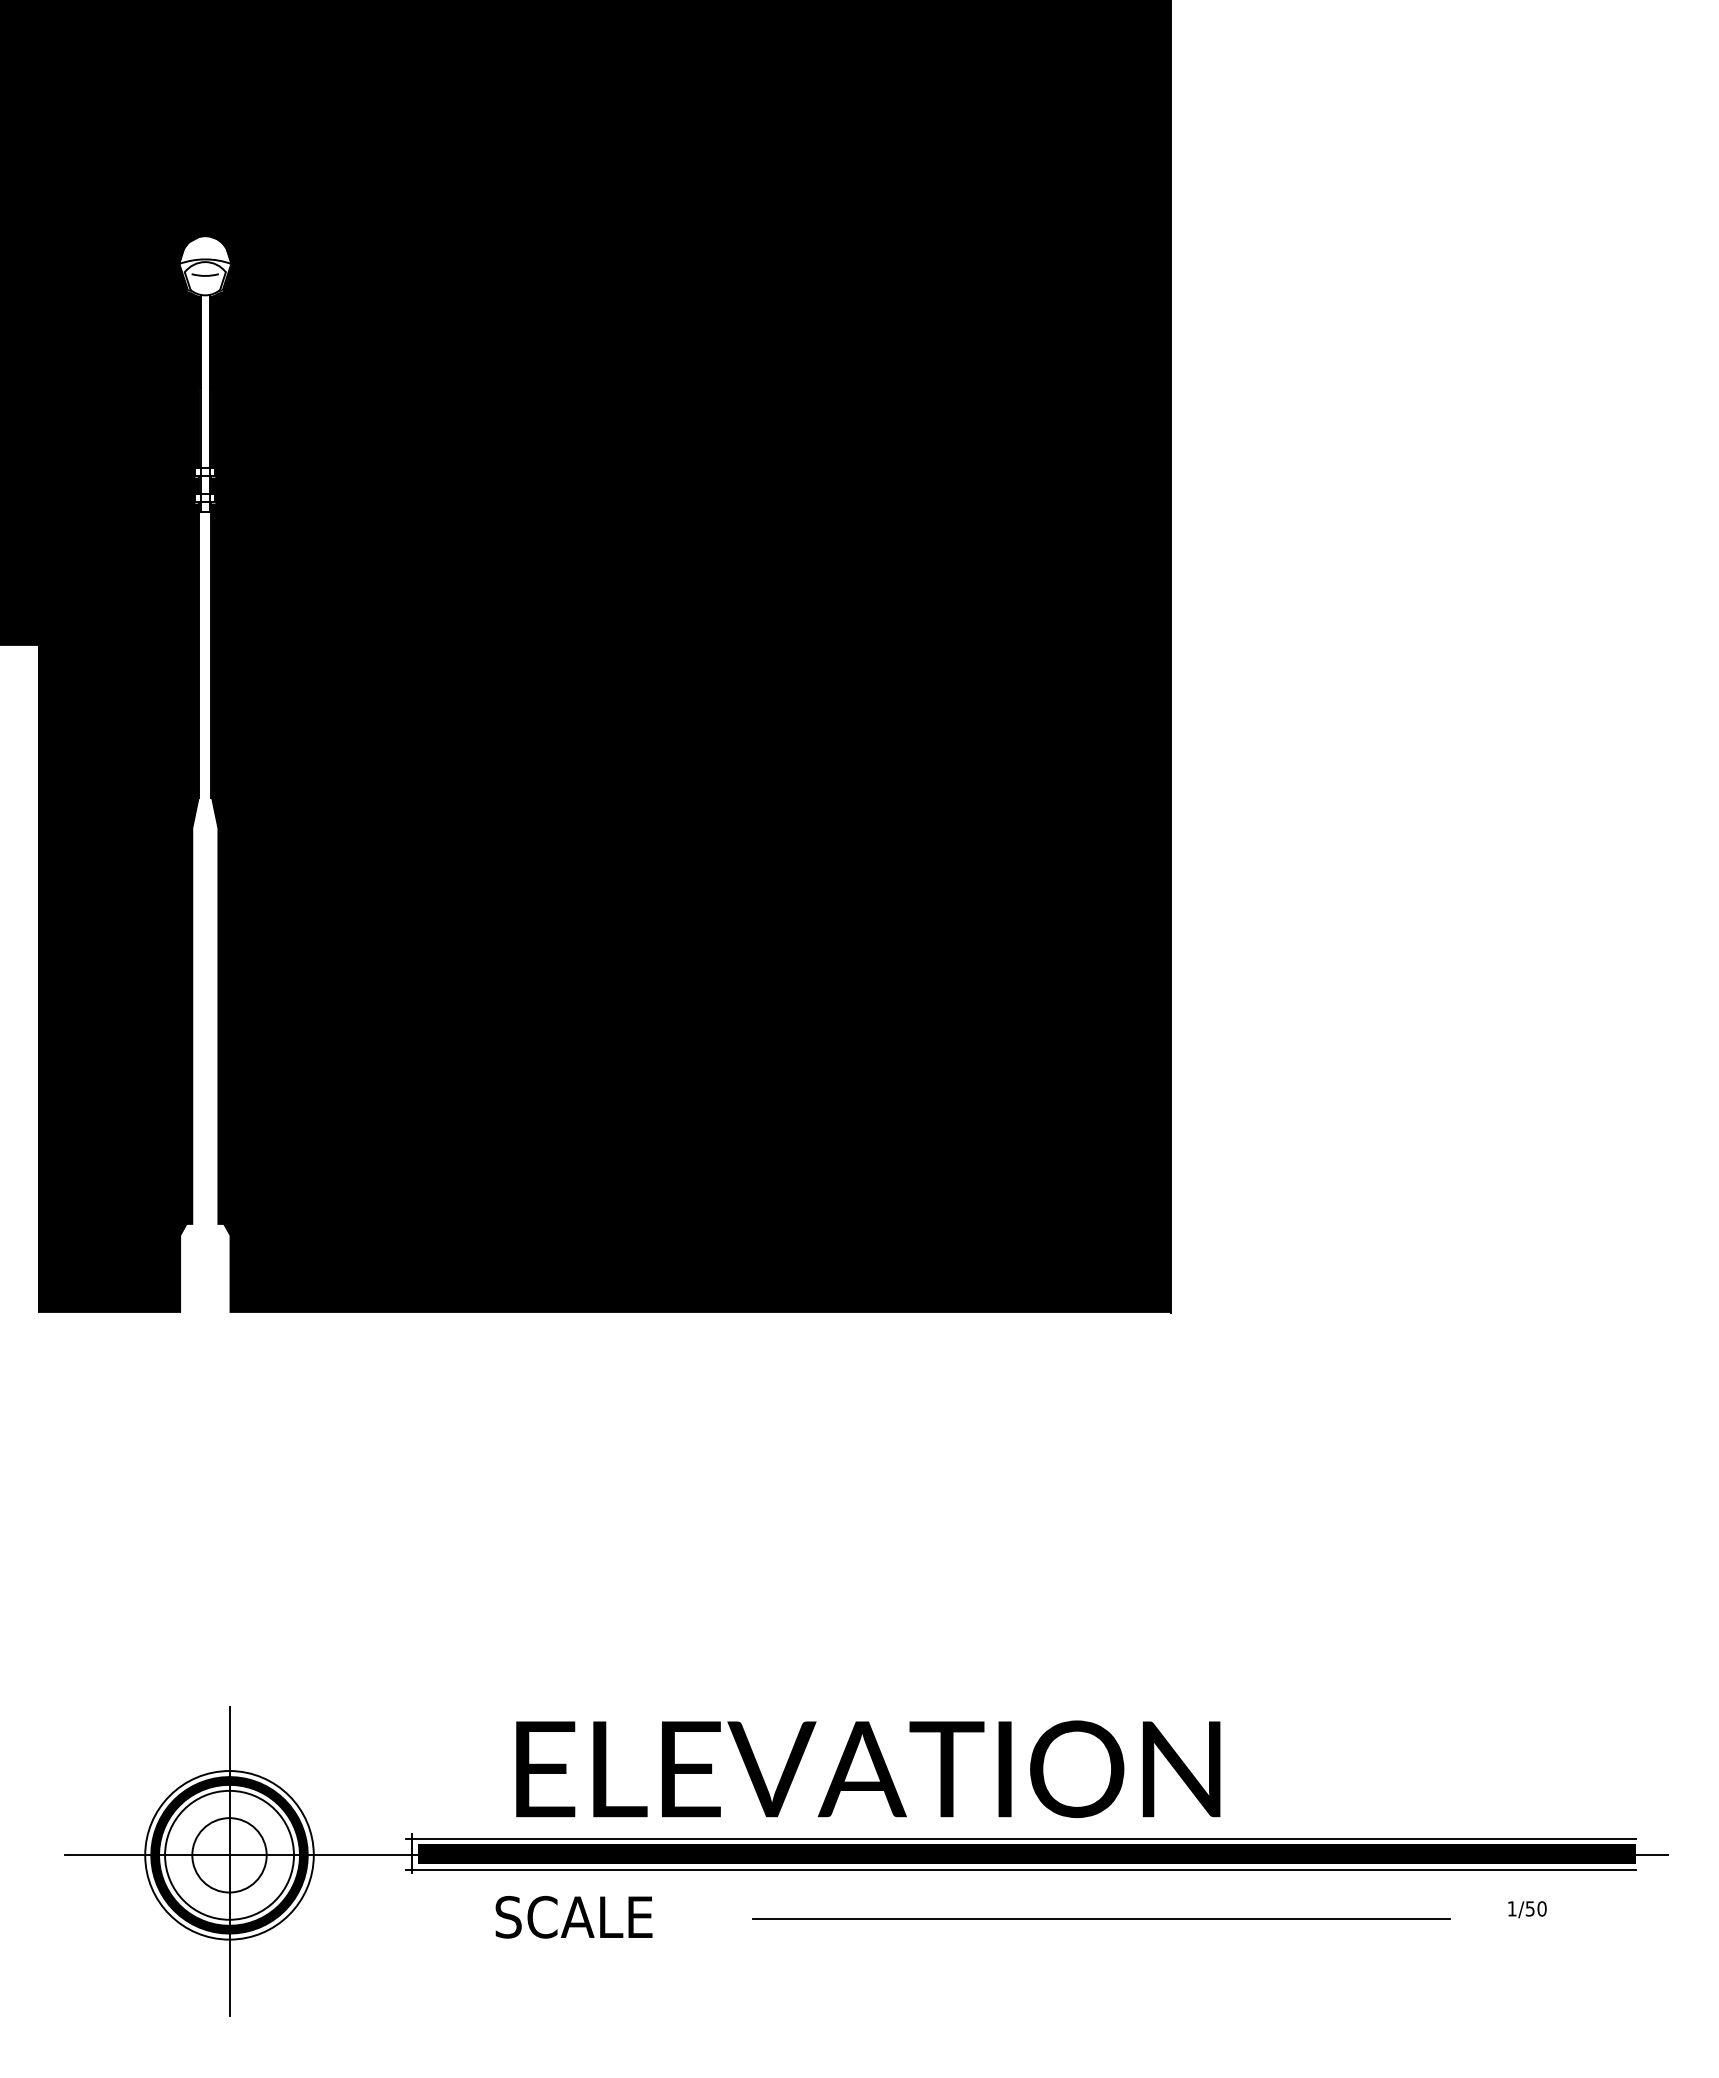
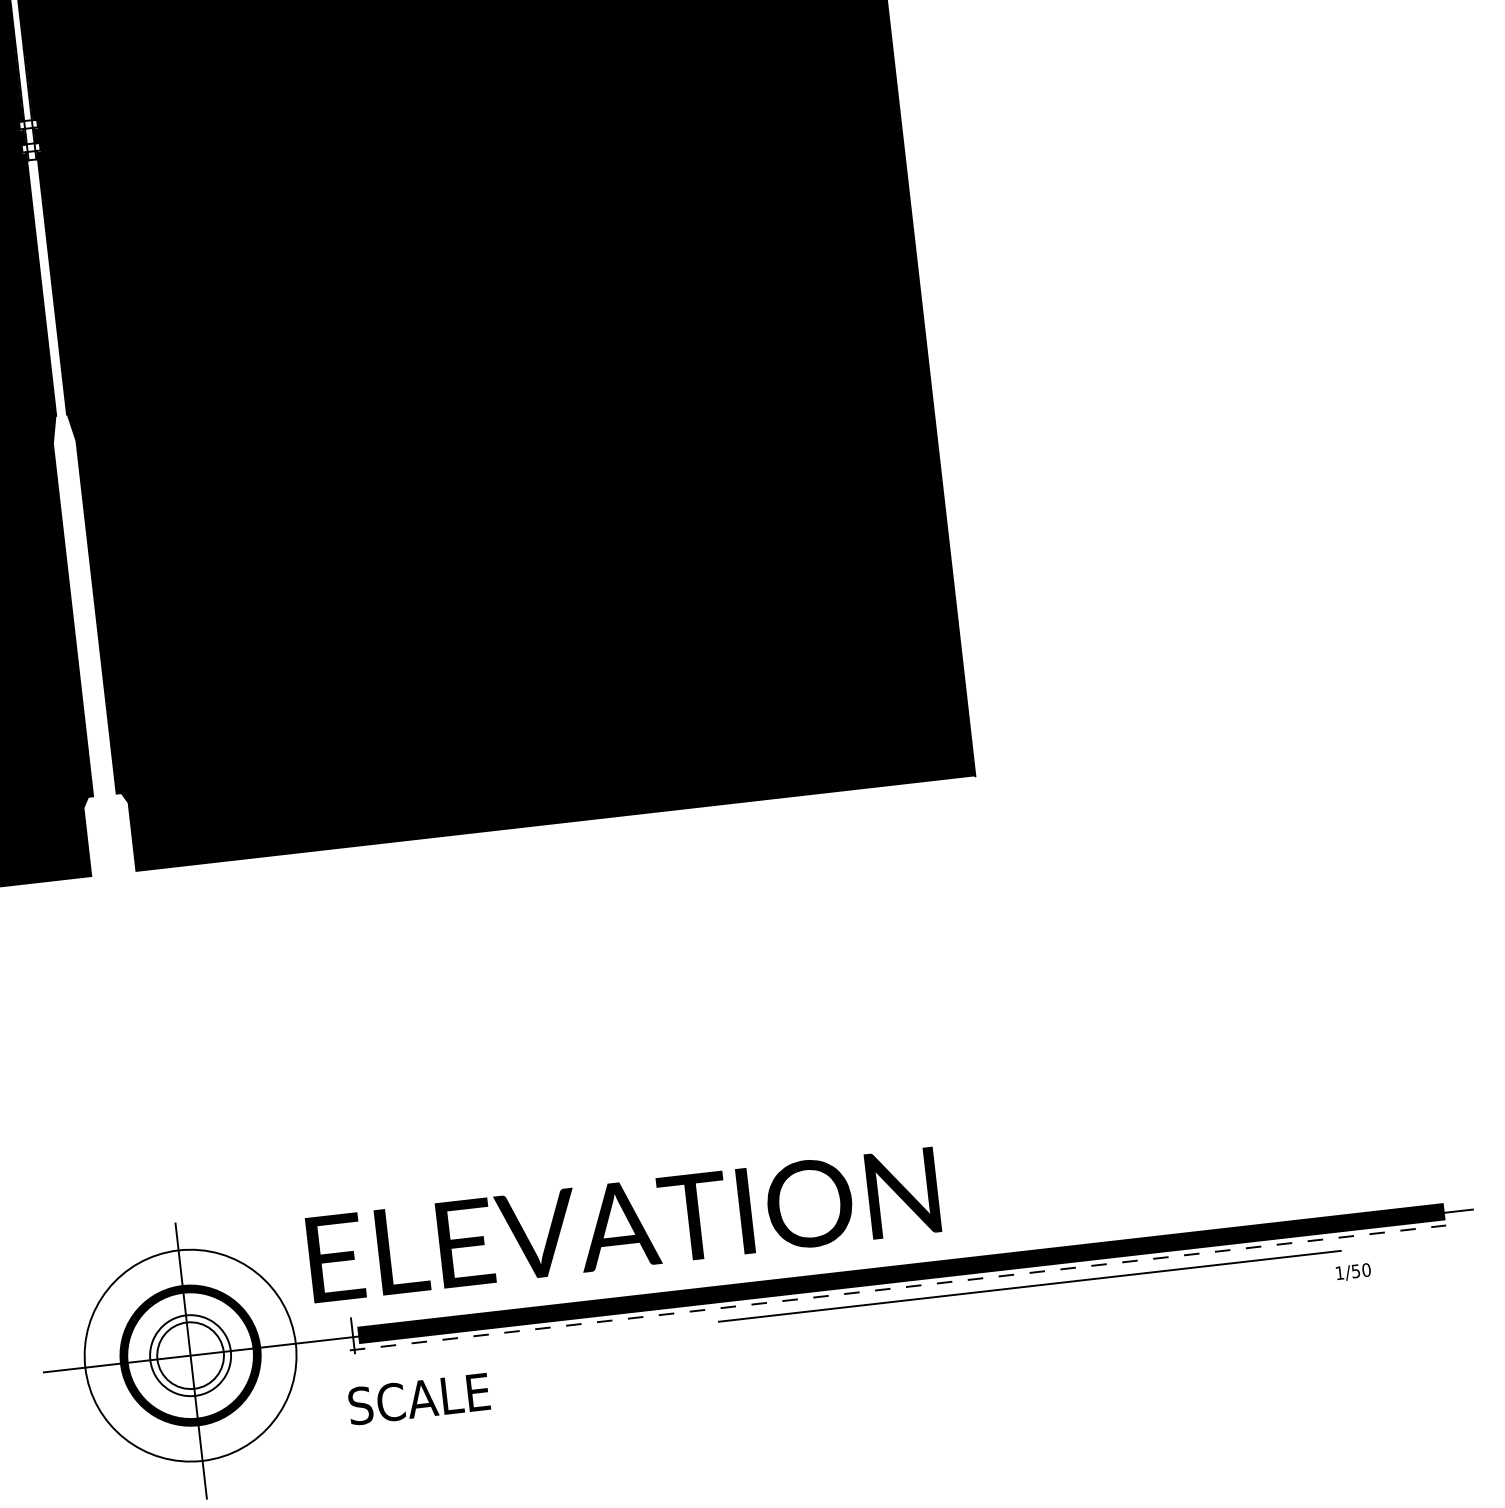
text: (868, 1769) -> (623, 1225), moved
line: (1020, 1838) -> (894, 1260), removed
circle: (229, 1854) -> (190, 1354), size x0.7
circle: (229, 1855) -> (190, 1355), size x1.4
line: (1021, 1869) -> (898, 1287), solid -> dashed
text: (573, 1917) -> (418, 1399), moved
line: (1101, 1918) -> (1029, 1285), moved

